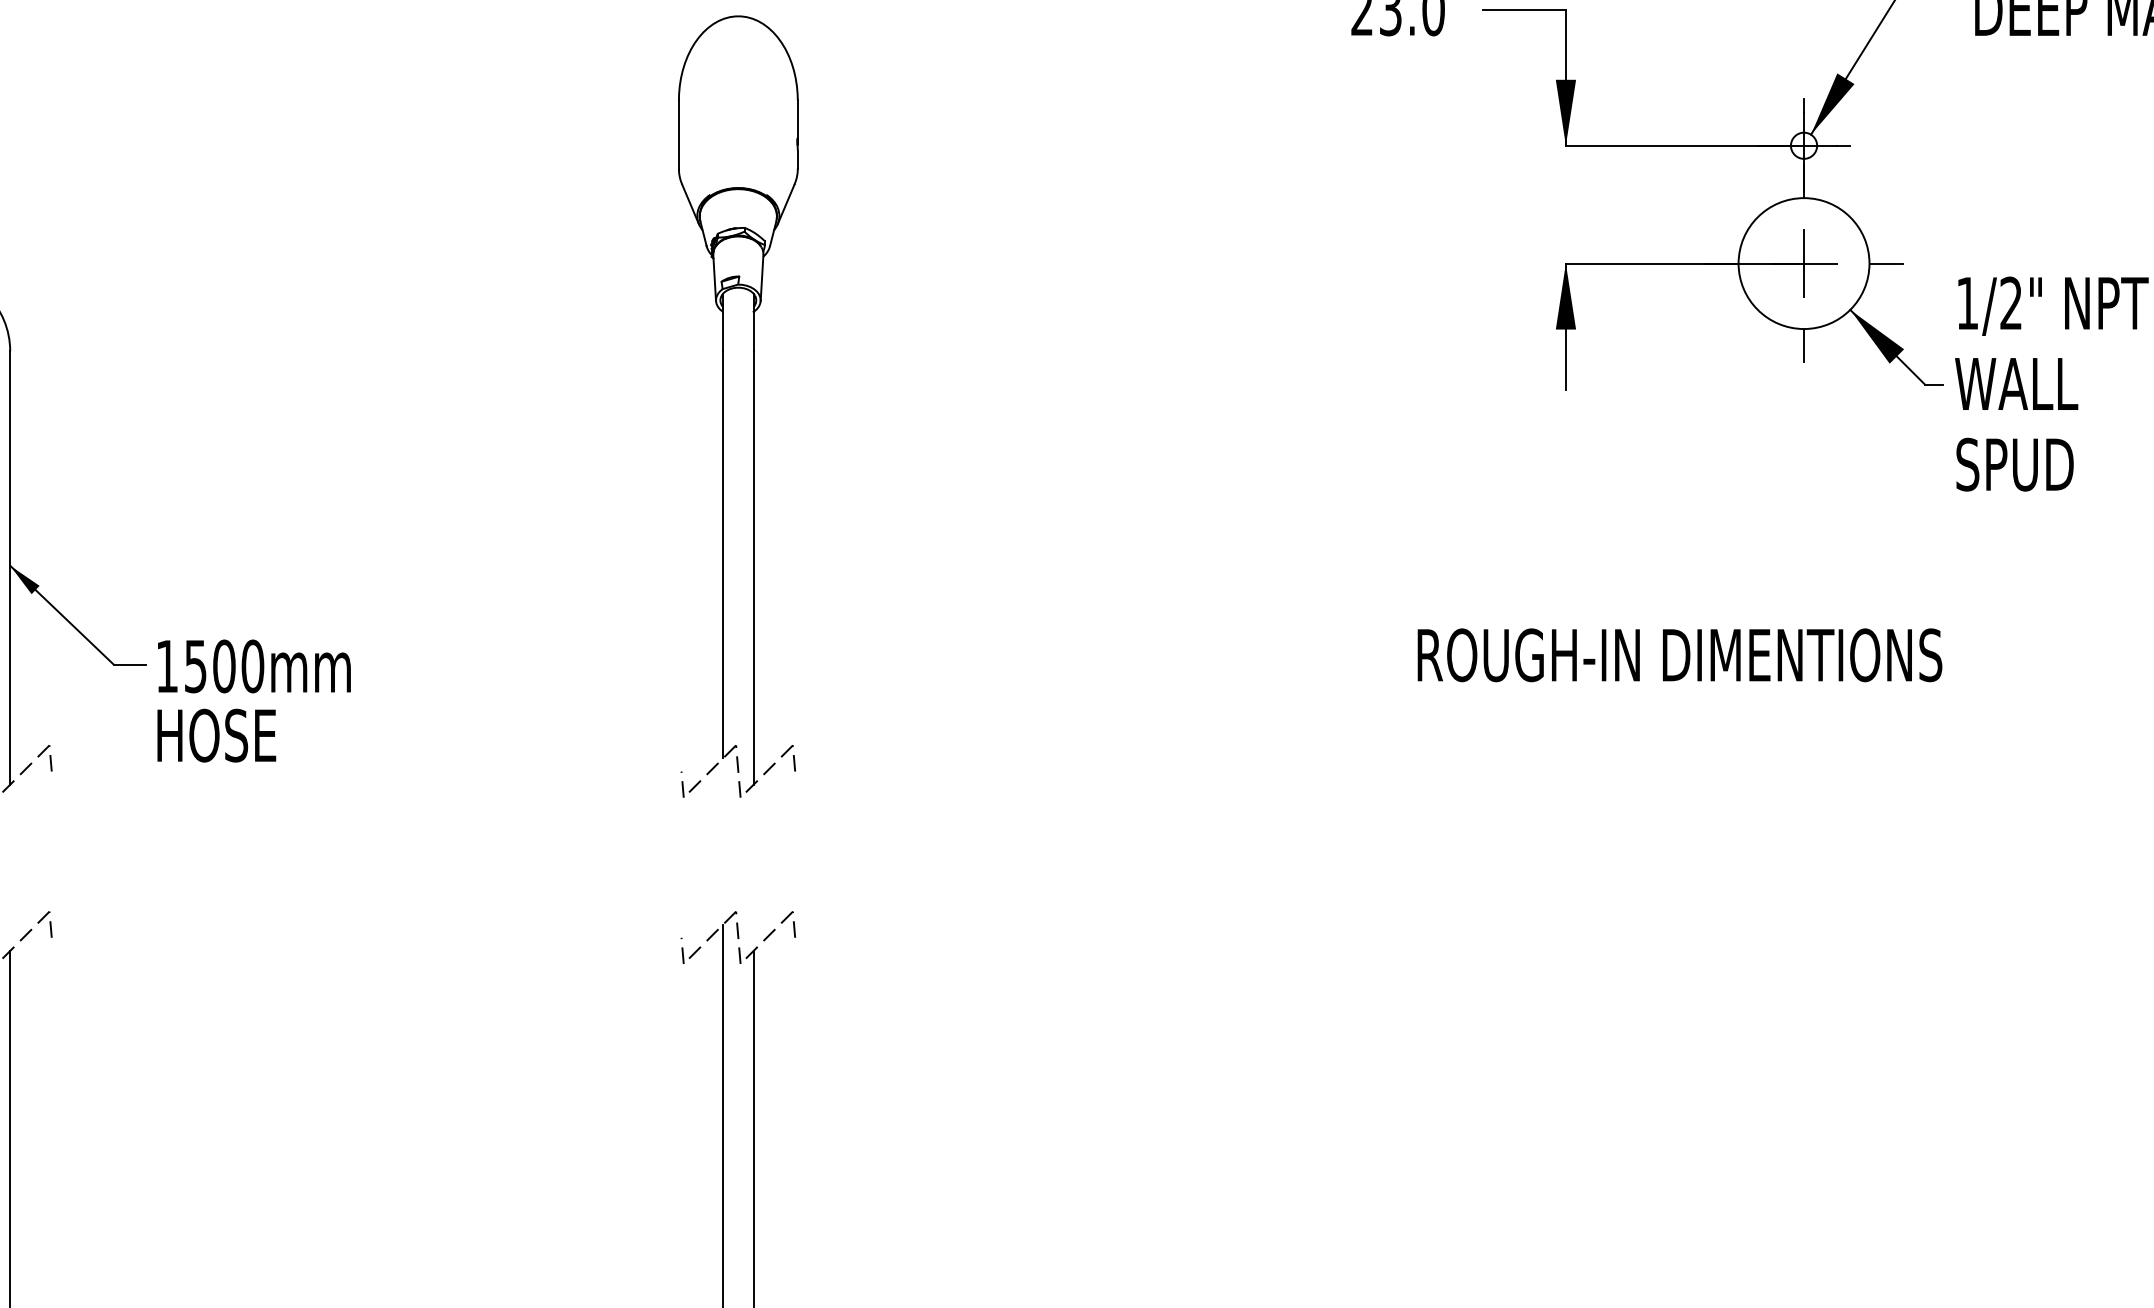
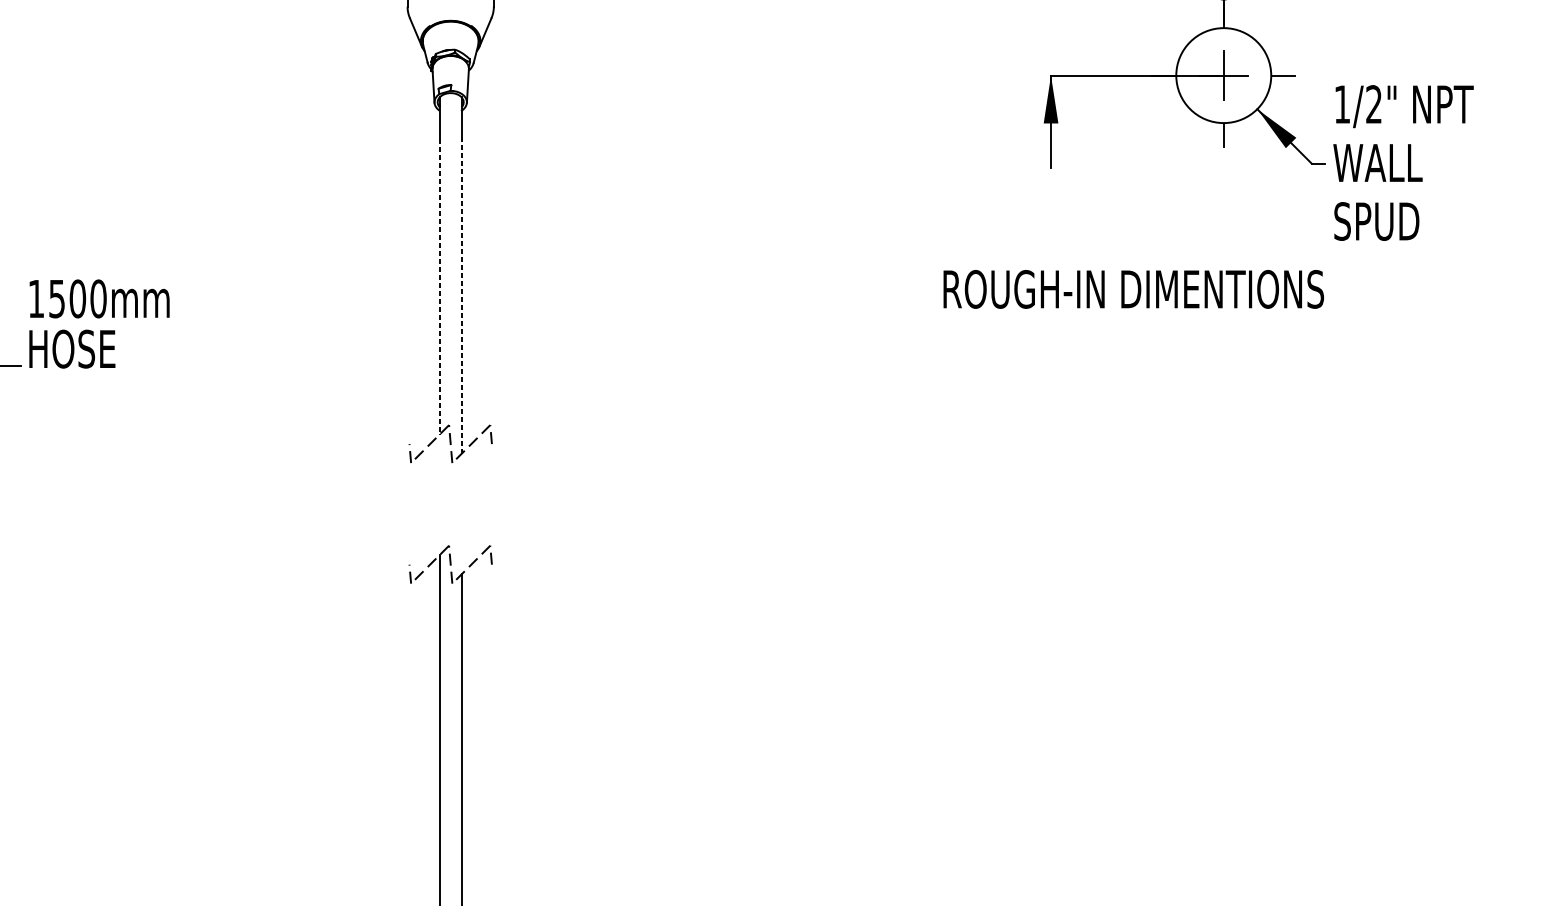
line: (723, 554) -> (439, 286), solid -> dashed
line: (753, 568) -> (461, 296), solid -> dashed
text: (1679, 655) -> (1133, 289), moved
text: (253, 700) -> (99, 323), moved

